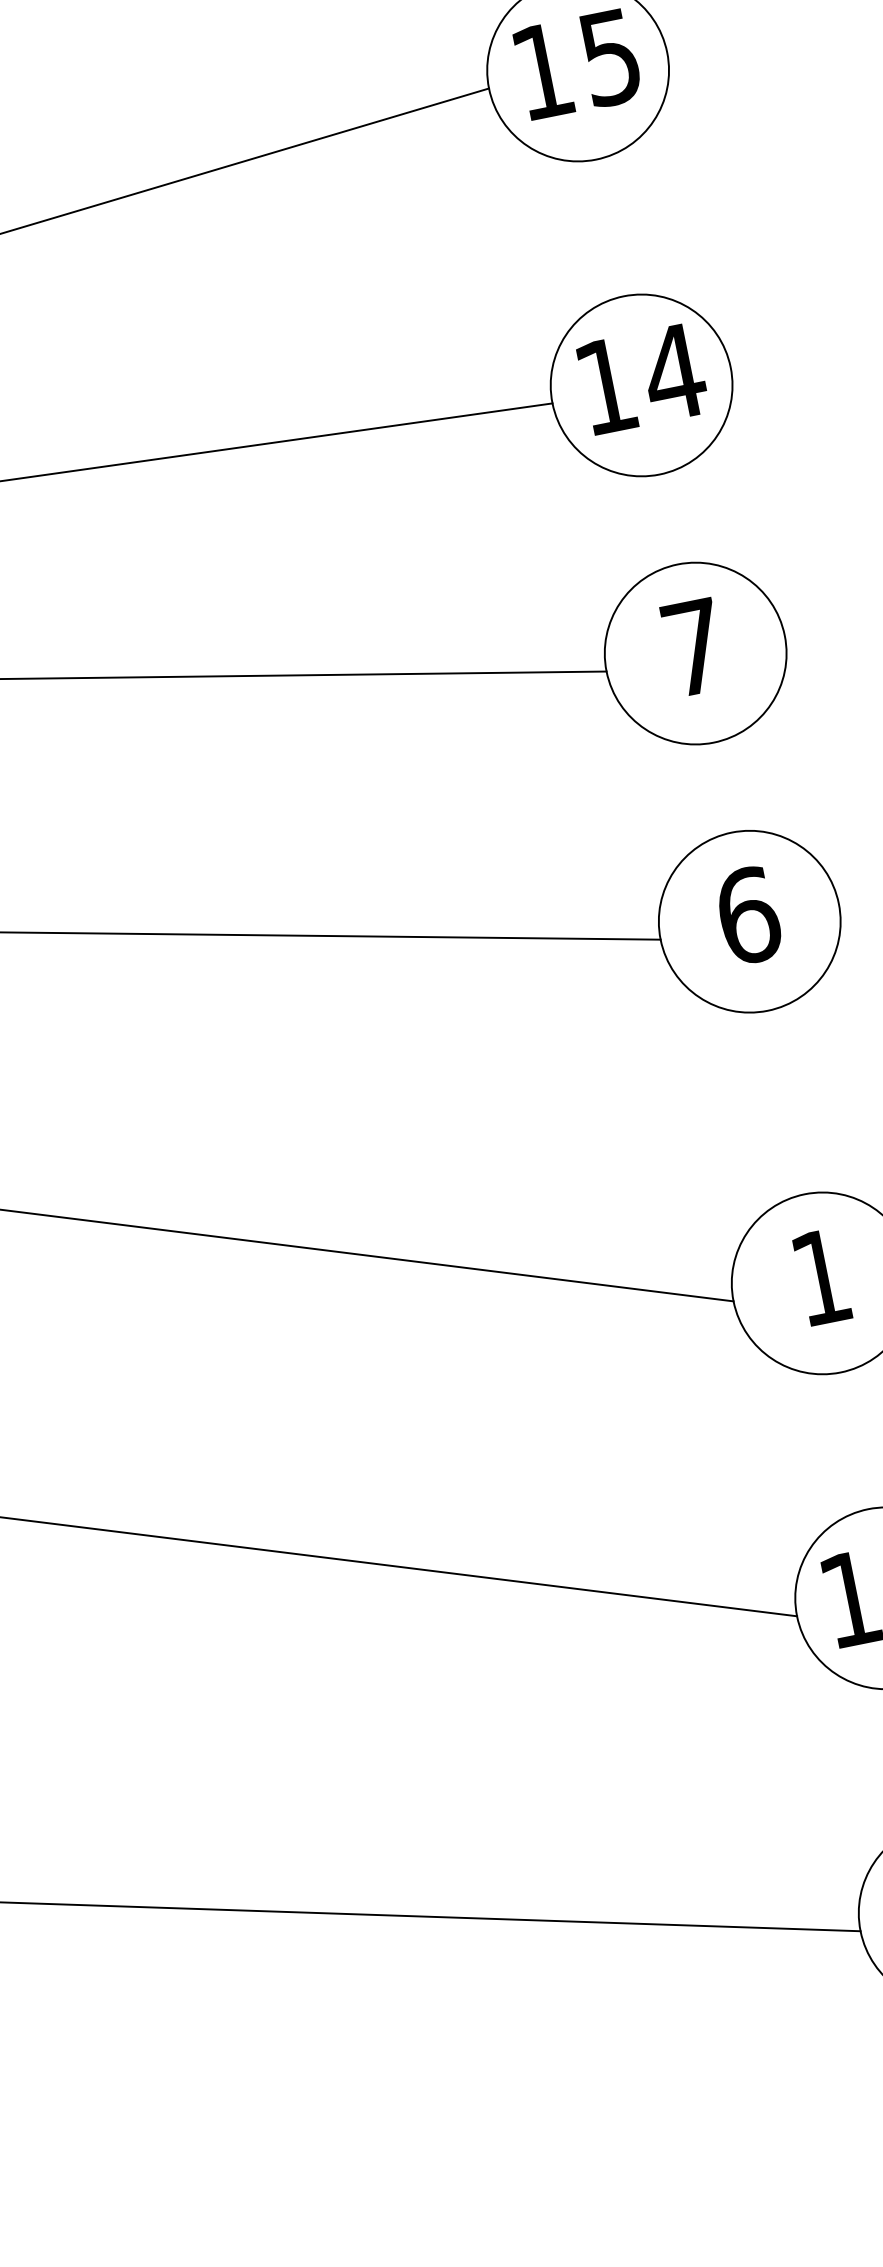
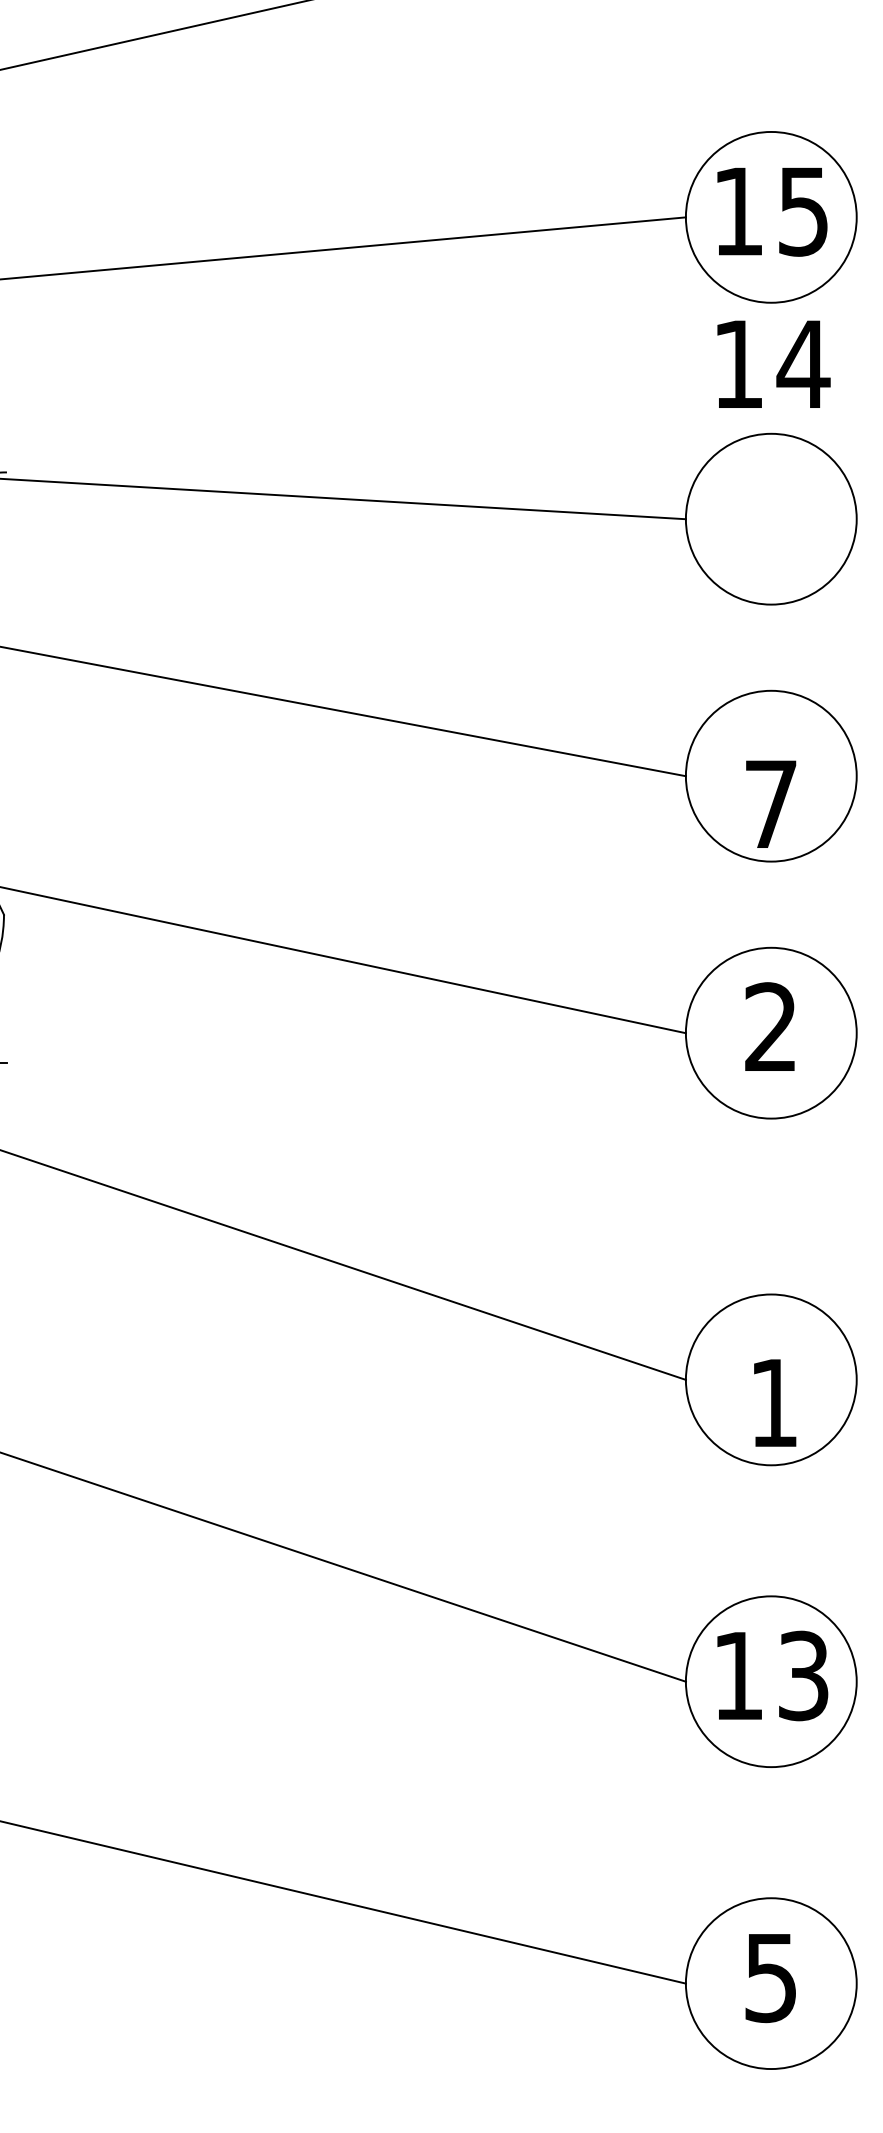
text: (642, 377) -> (773, 363), moved
text: (694, 646) -> (771, 803), moved
text: (748, 915) -> (771, 1027), 6 -> 2
text: (822, 1276) -> (775, 1402), moved

